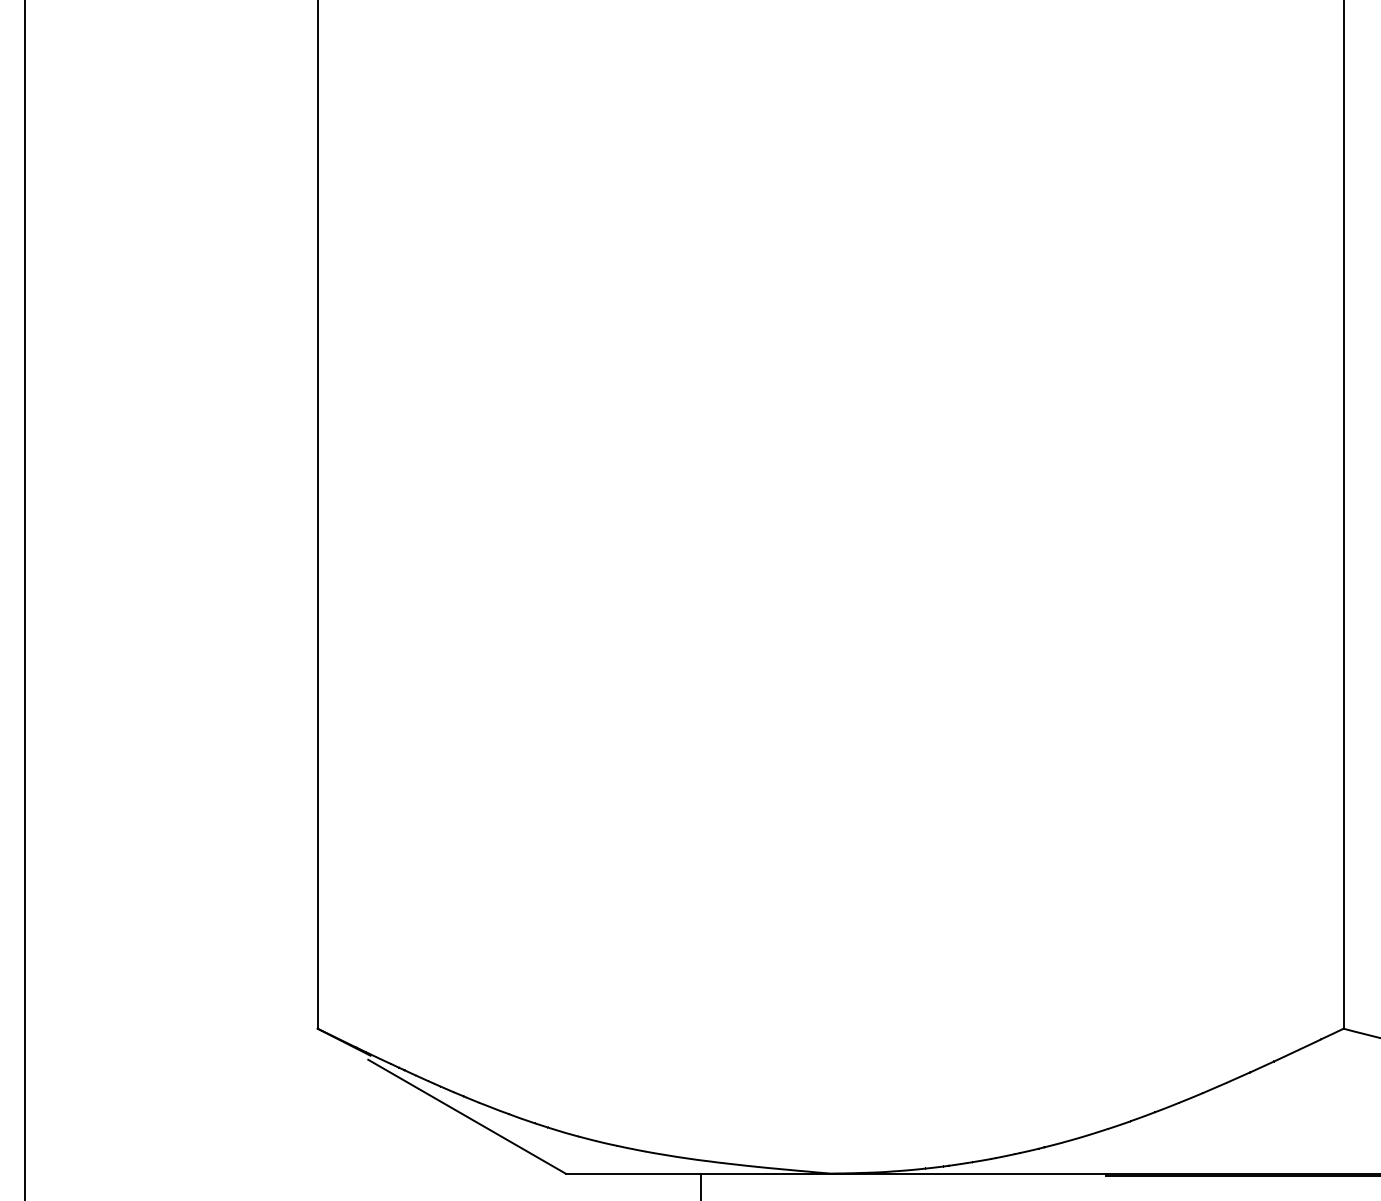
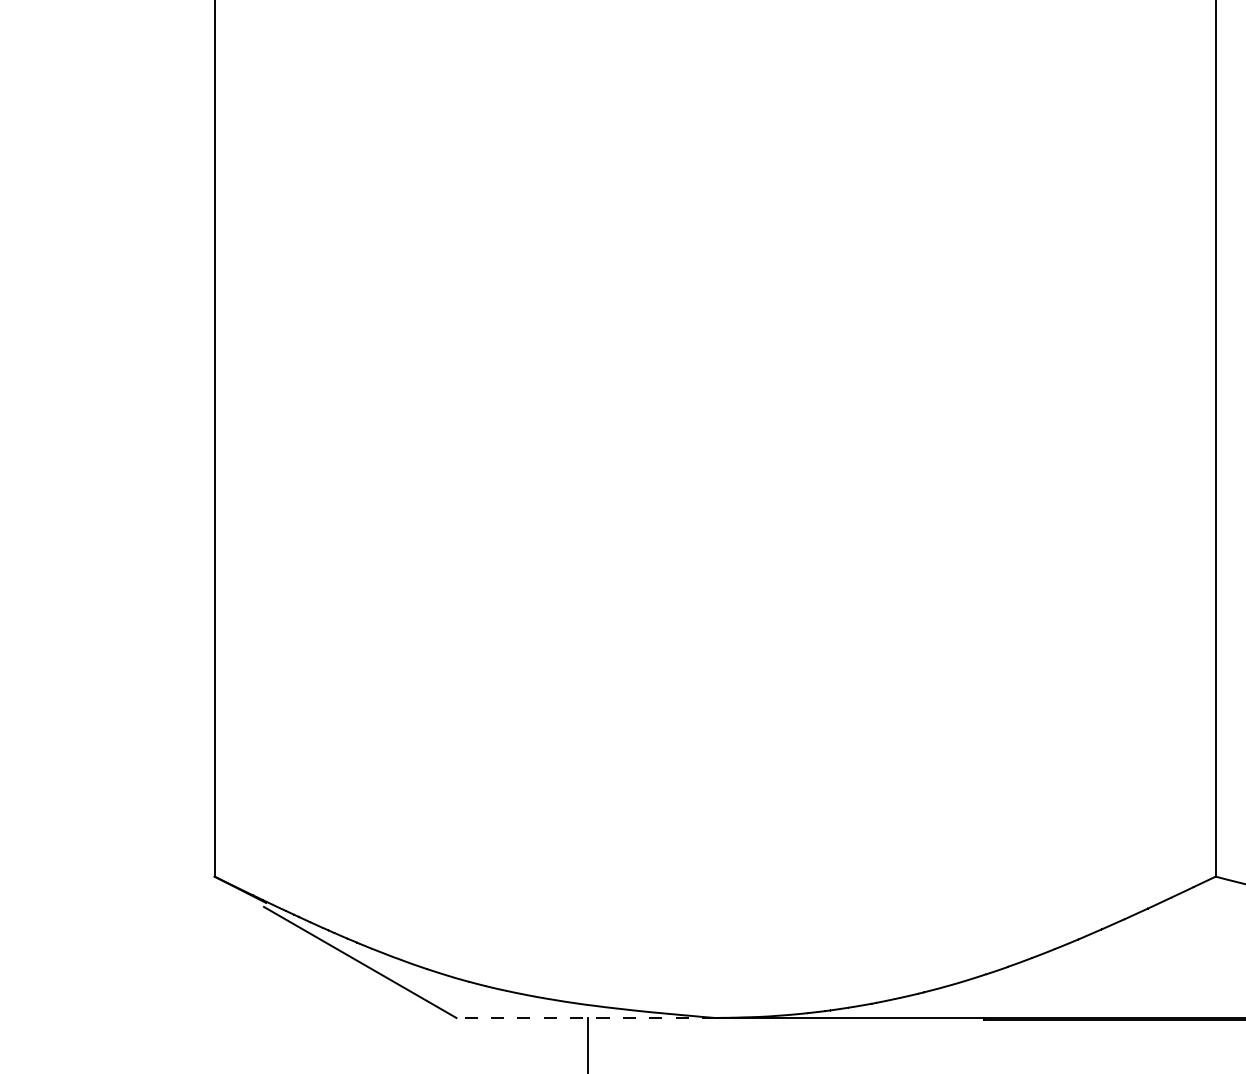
line: (698, 1173) -> (586, 1017), solid -> dashed

